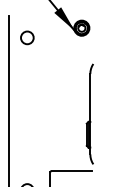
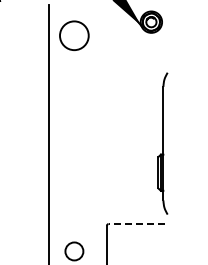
circle: (27, 37) -> (74, 35), size x1.6
line: (71, 171) -> (136, 224), solid -> dashed

